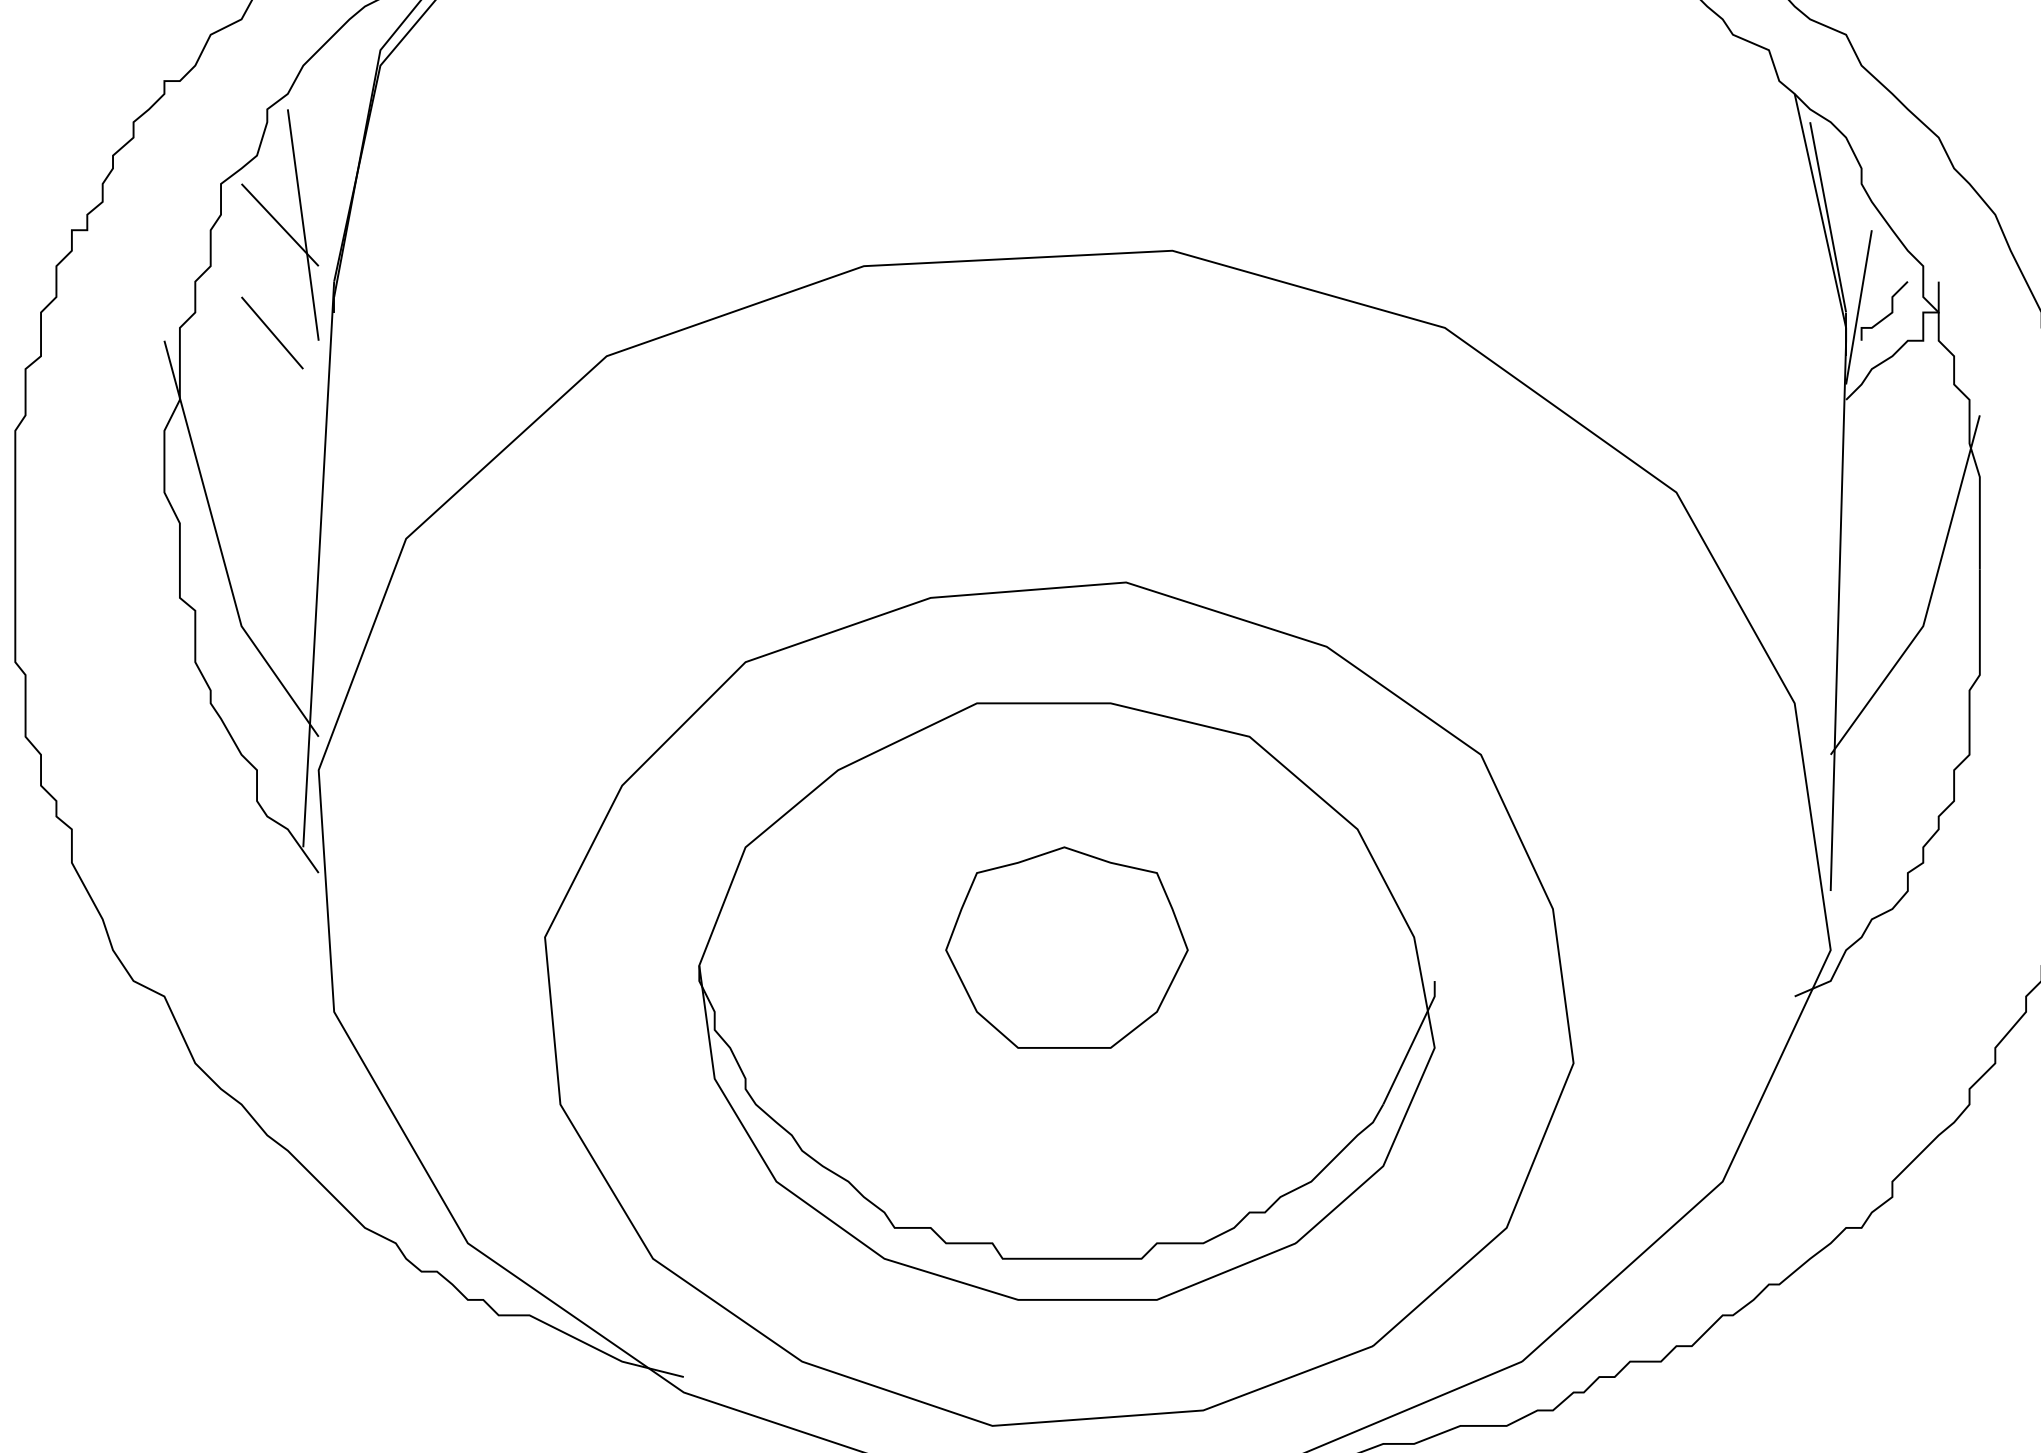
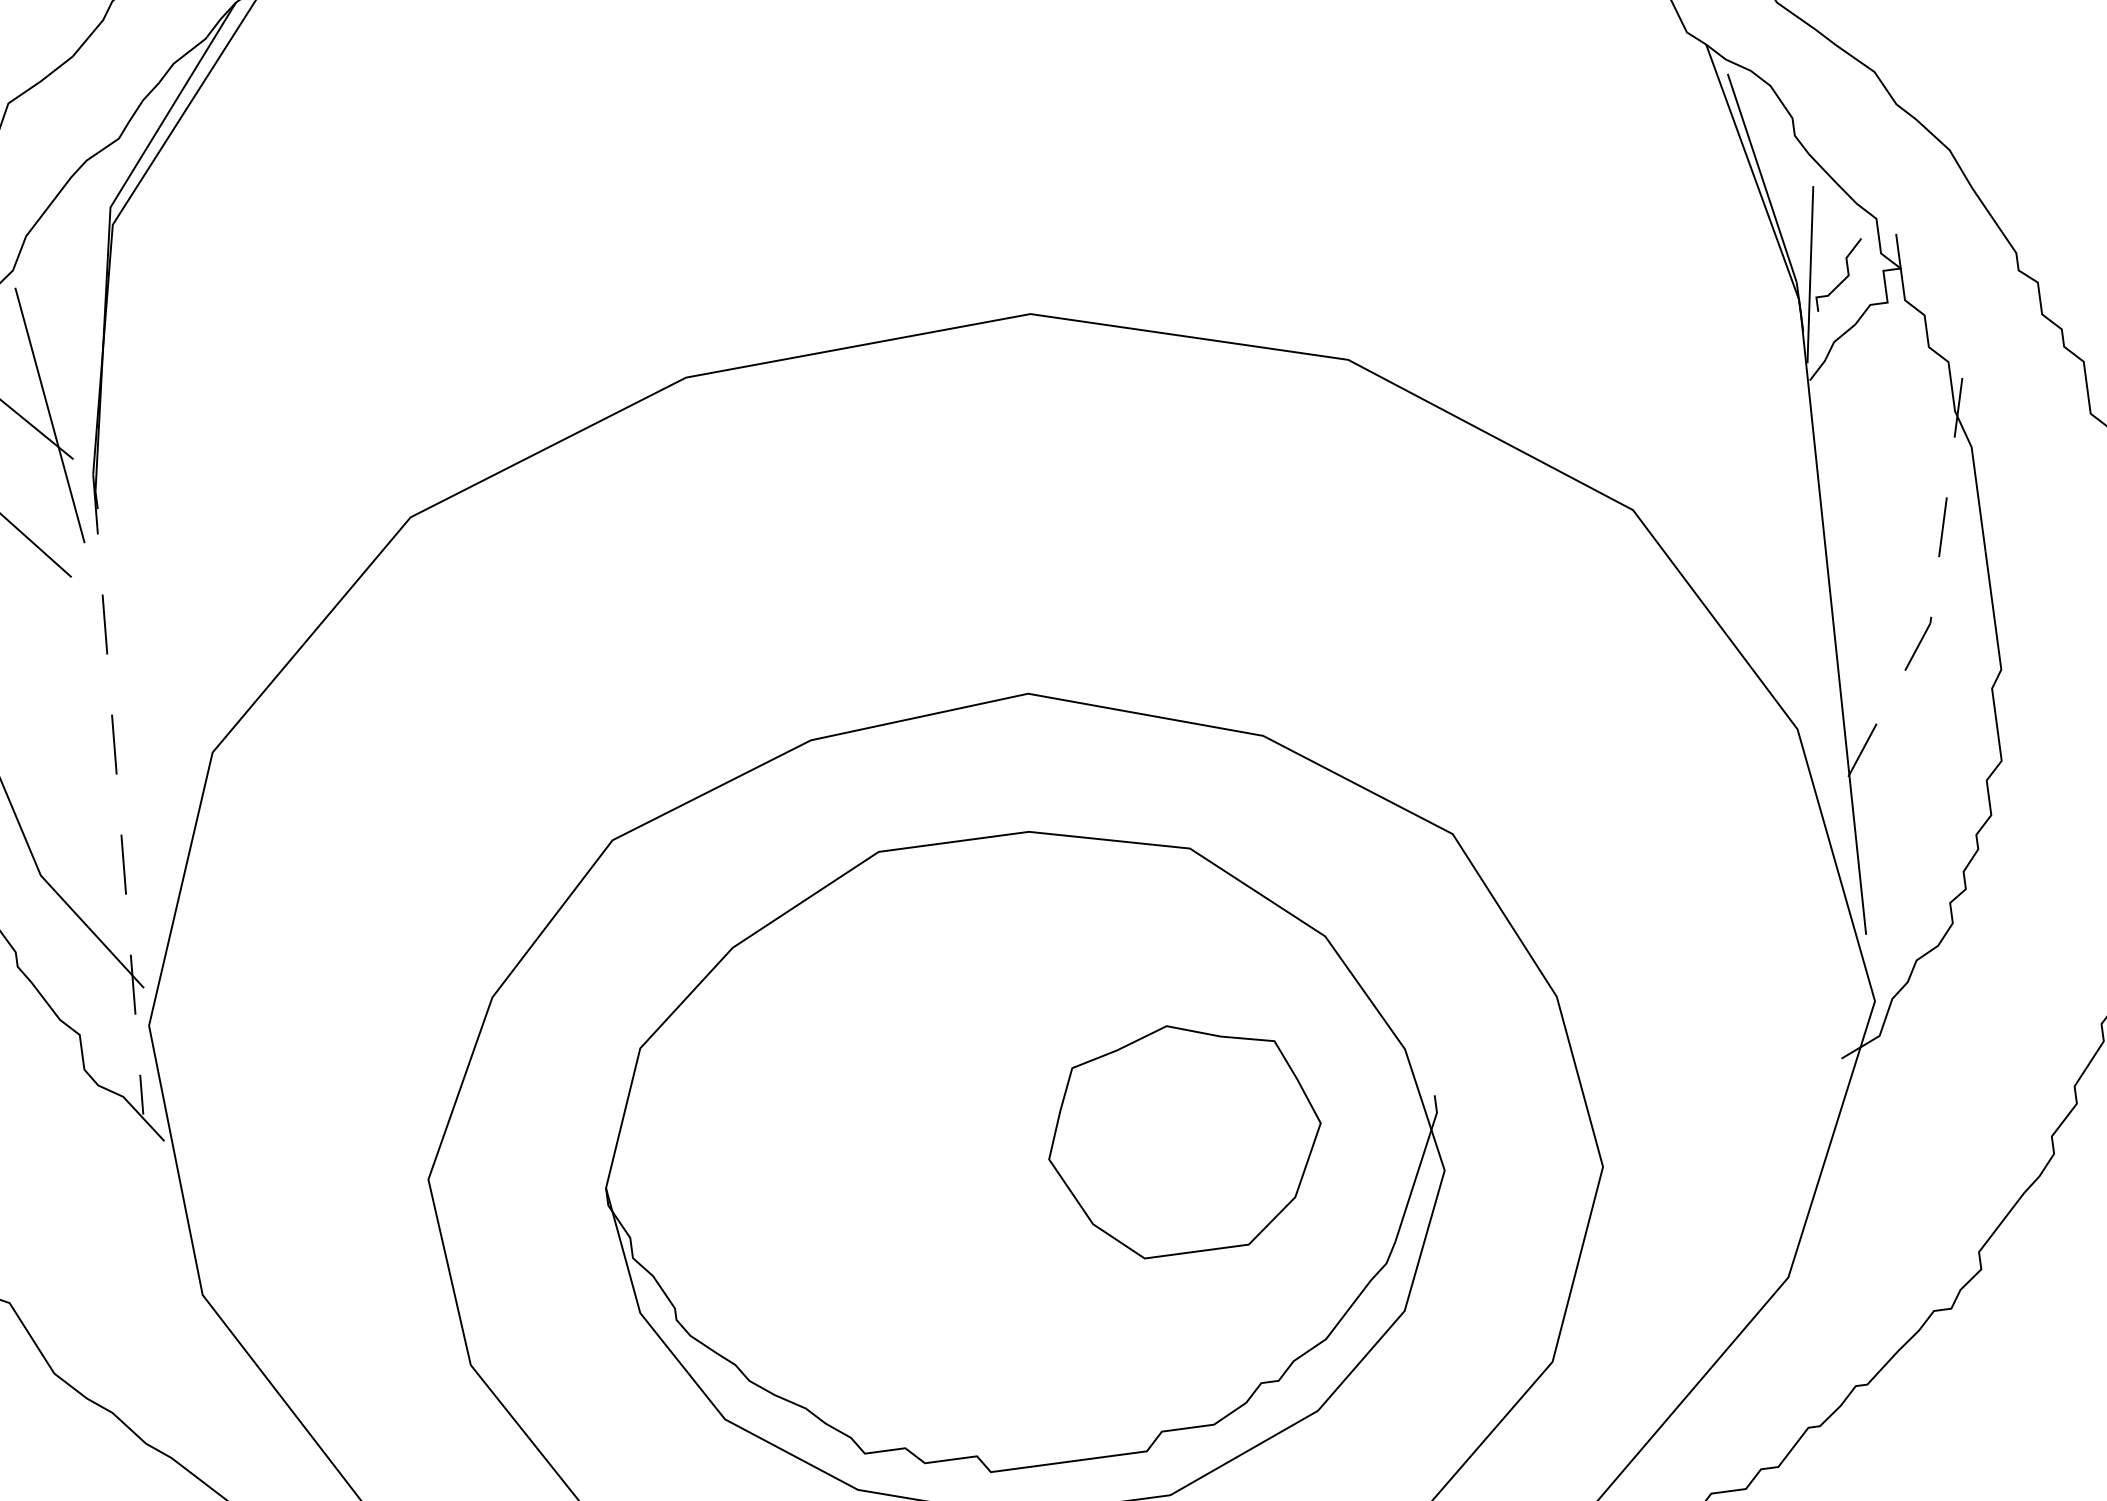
line: (318, 564) -> (118, 794), solid -> dashed
line: (1930, 598) -> (1934, 591), solid -> dashed
part: (1066, 947) -> (1184, 1138), moved

